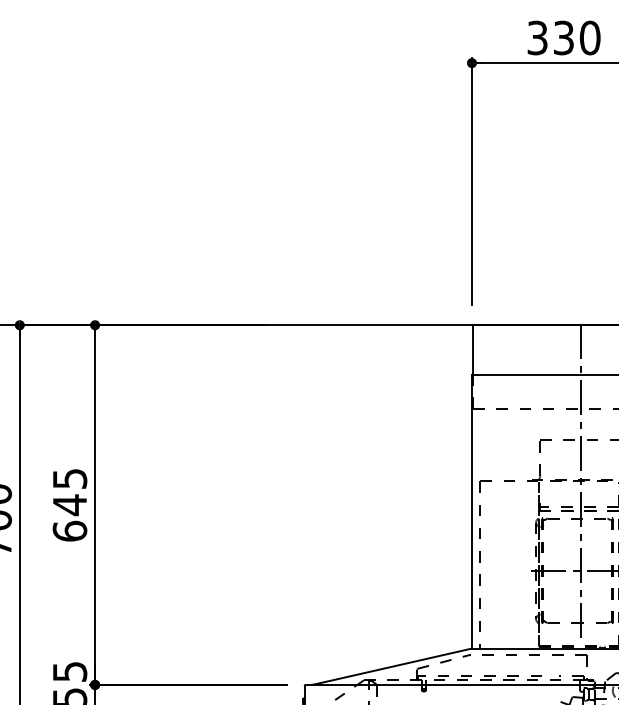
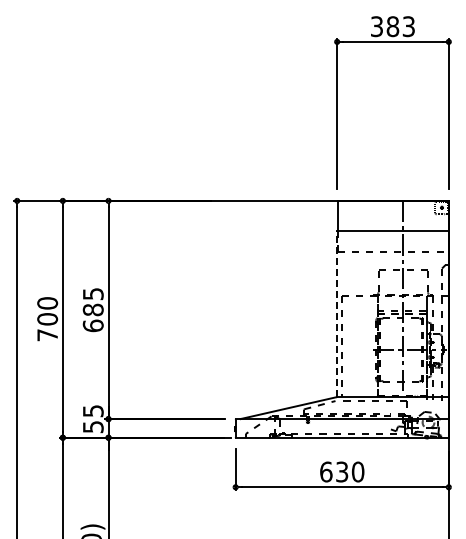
text: (576, 37) -> (400, 26), 330 -> 383
text: (68, 504) -> (92, 309), 645 -> 685
line: (472, 512) -> (337, 314), solid -> dashed

